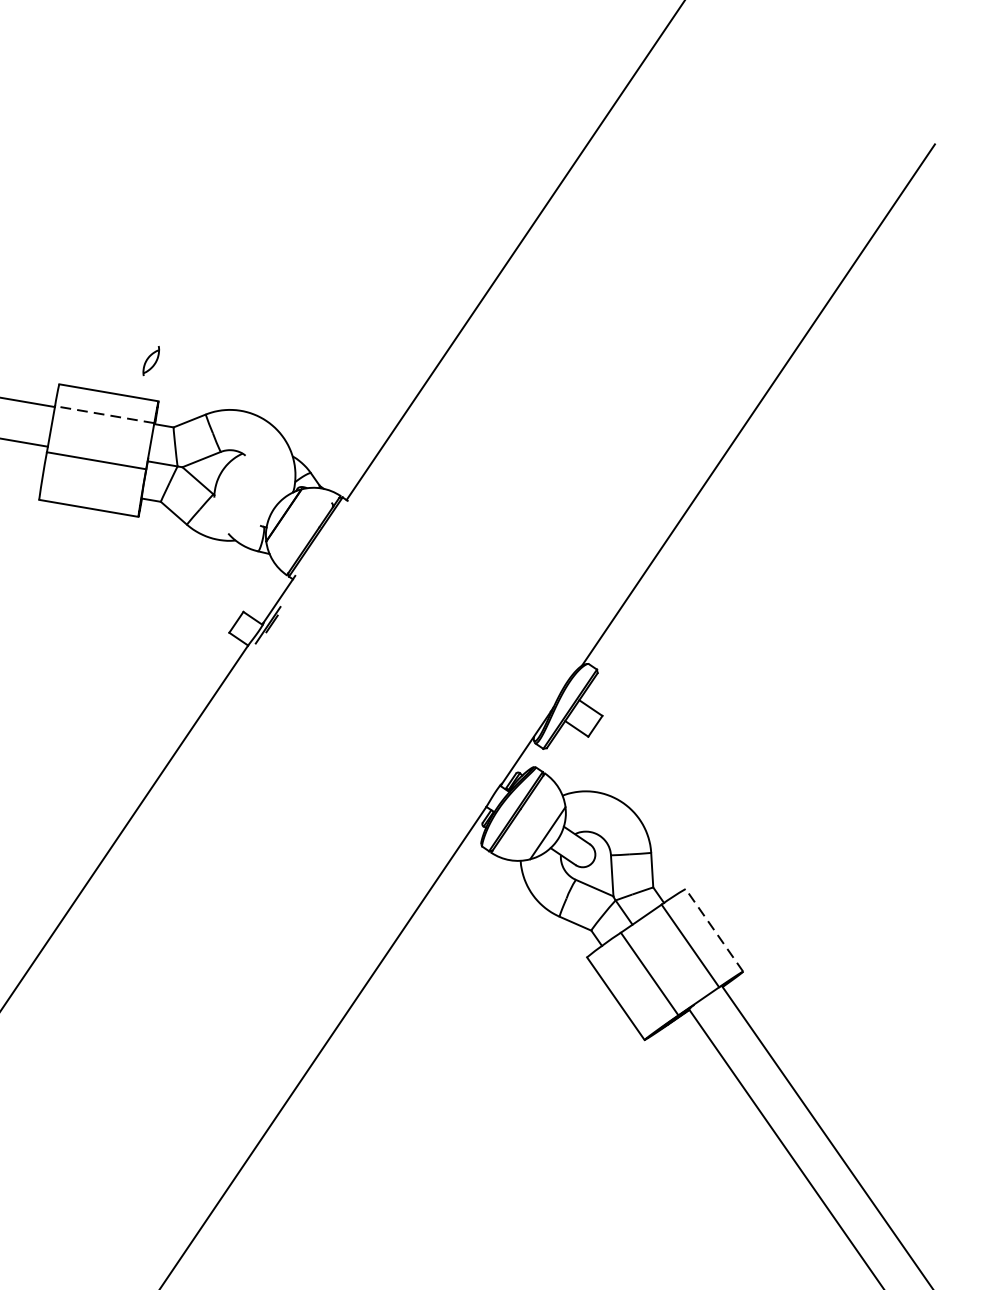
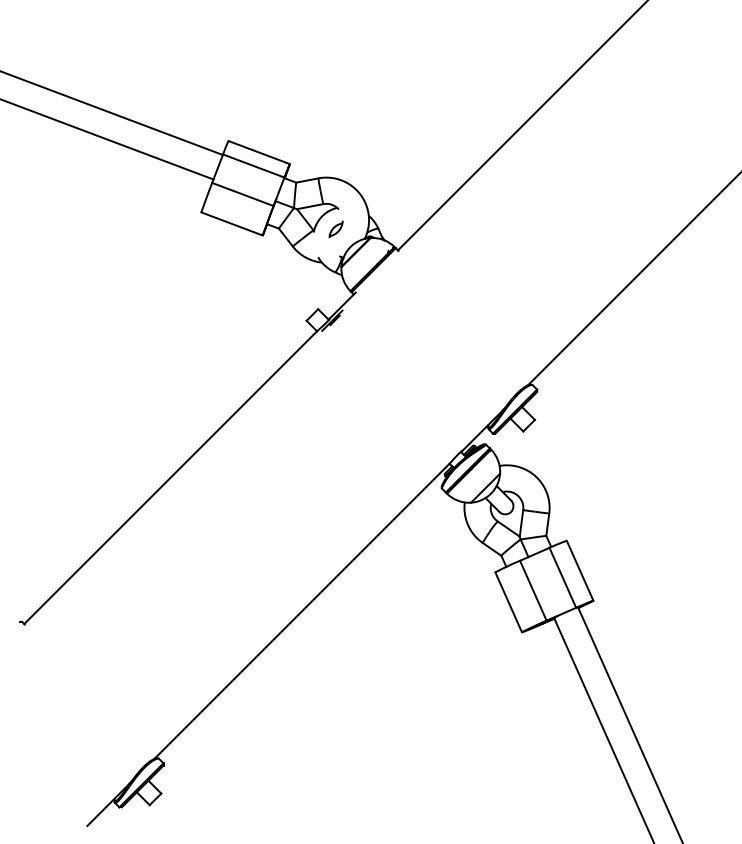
part: (150, 361) -> (335, 229), moved
line: (104, 415) -> (253, 166), dashed -> solid
line: (714, 929) -> (580, 570), dashed -> solid

